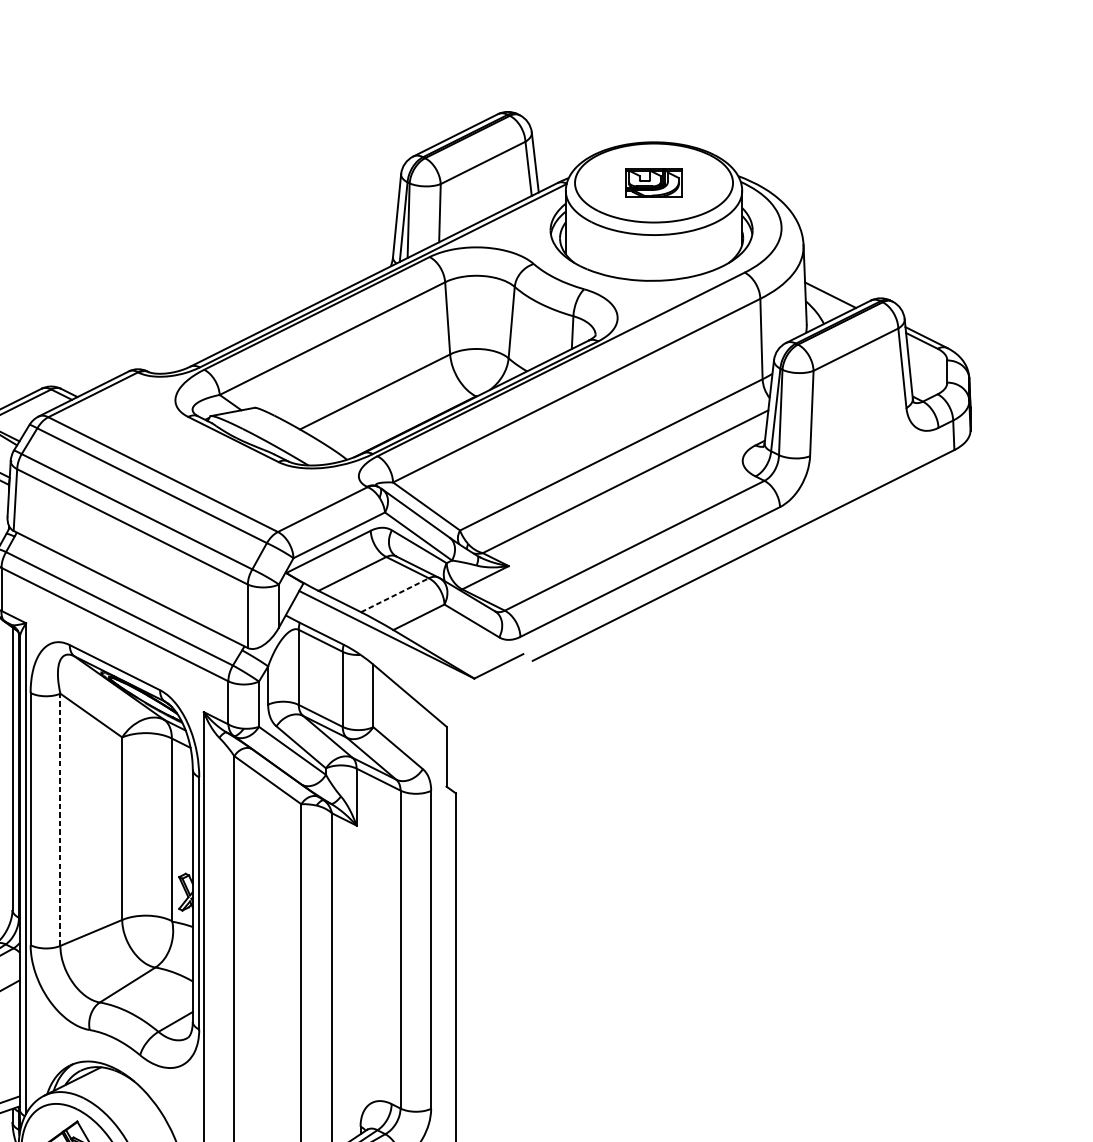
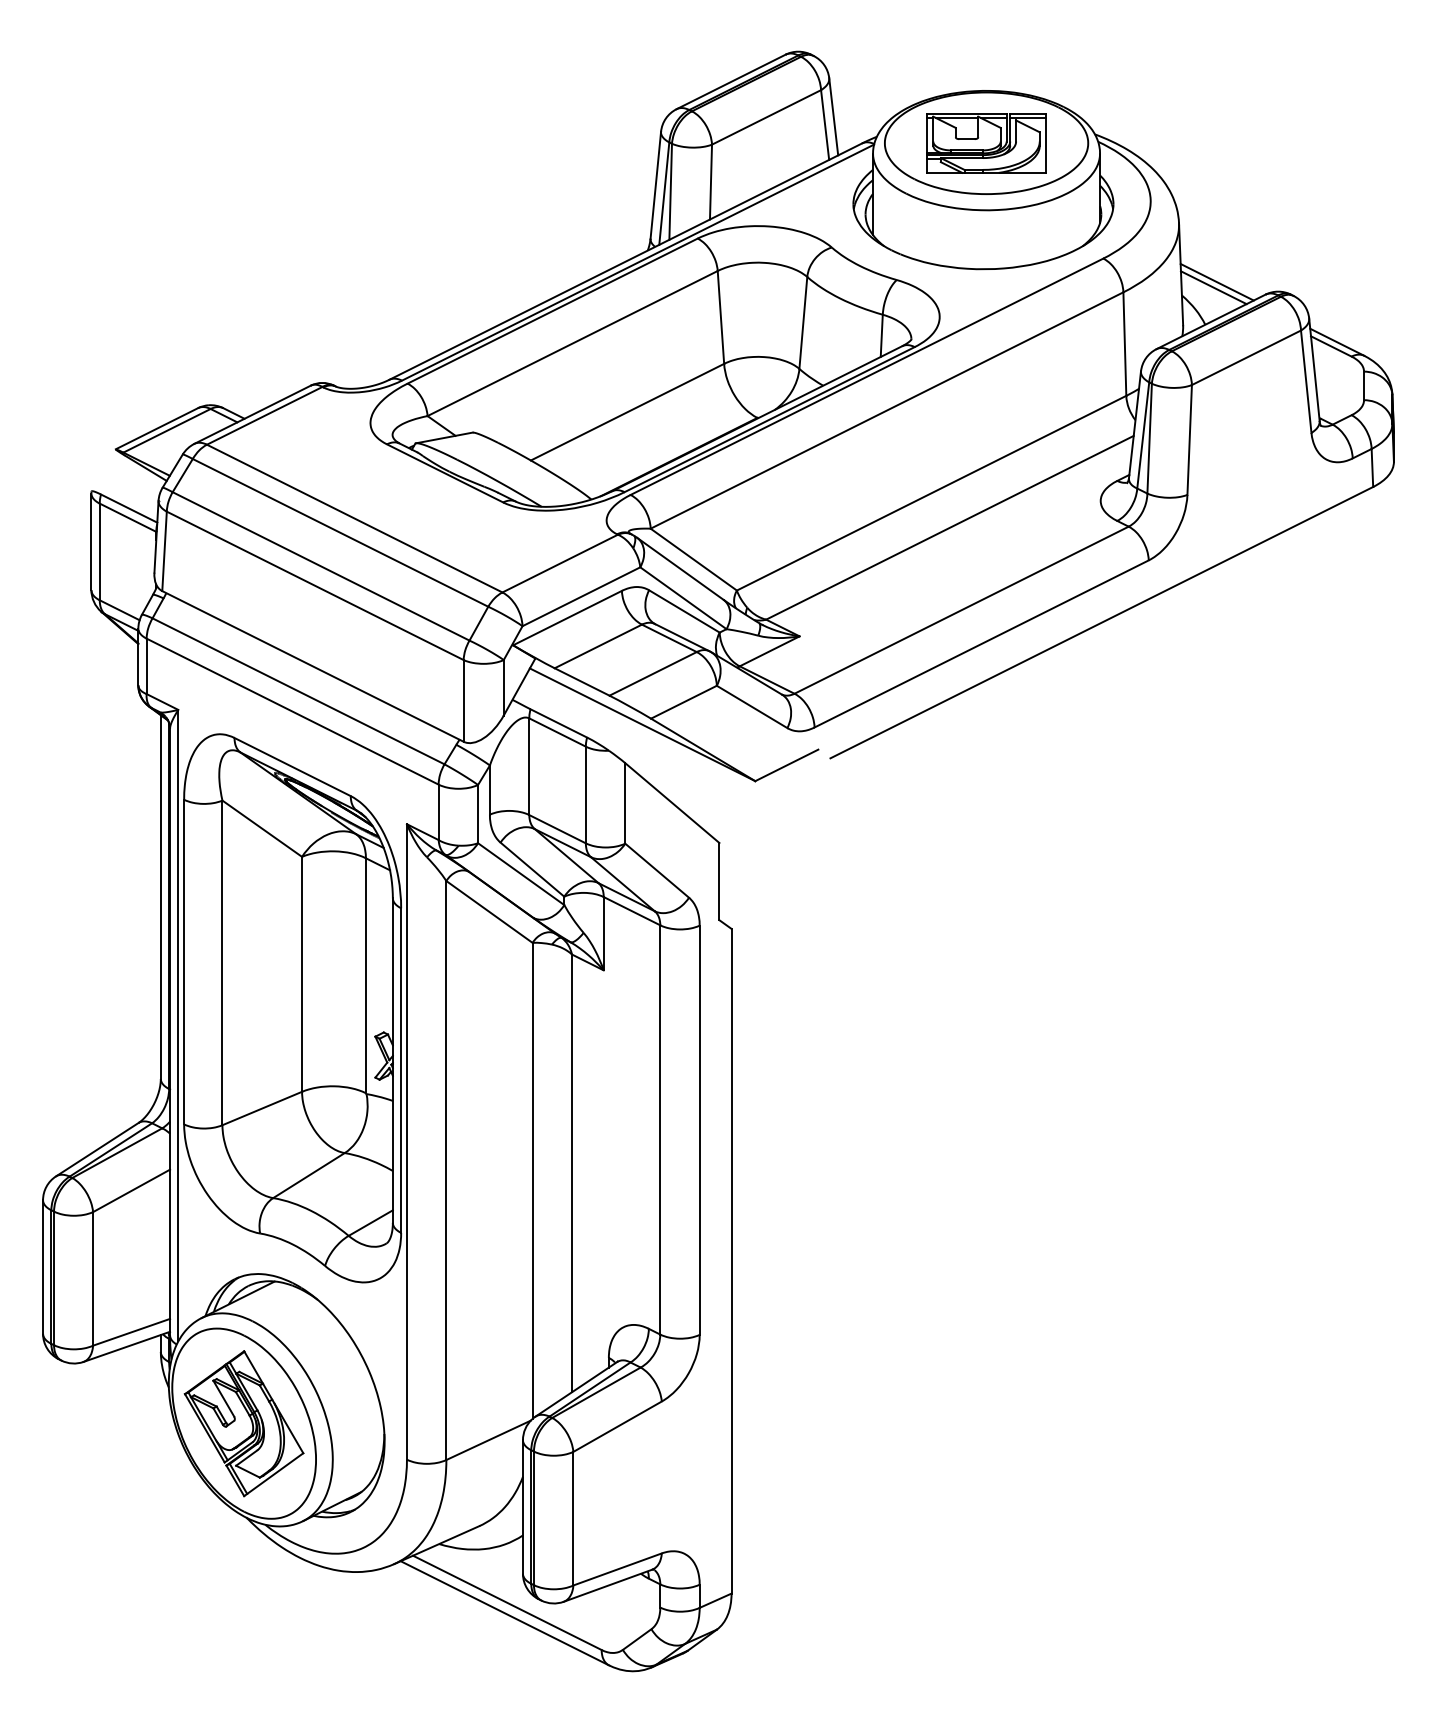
part: (653, 183) -> (986, 143), size x1.67
line: (832, 290) -> (1216, 281), added
line: (395, 594) -> (653, 673), dashed -> solid
line: (60, 819) -> (222, 962), dashed -> solid

